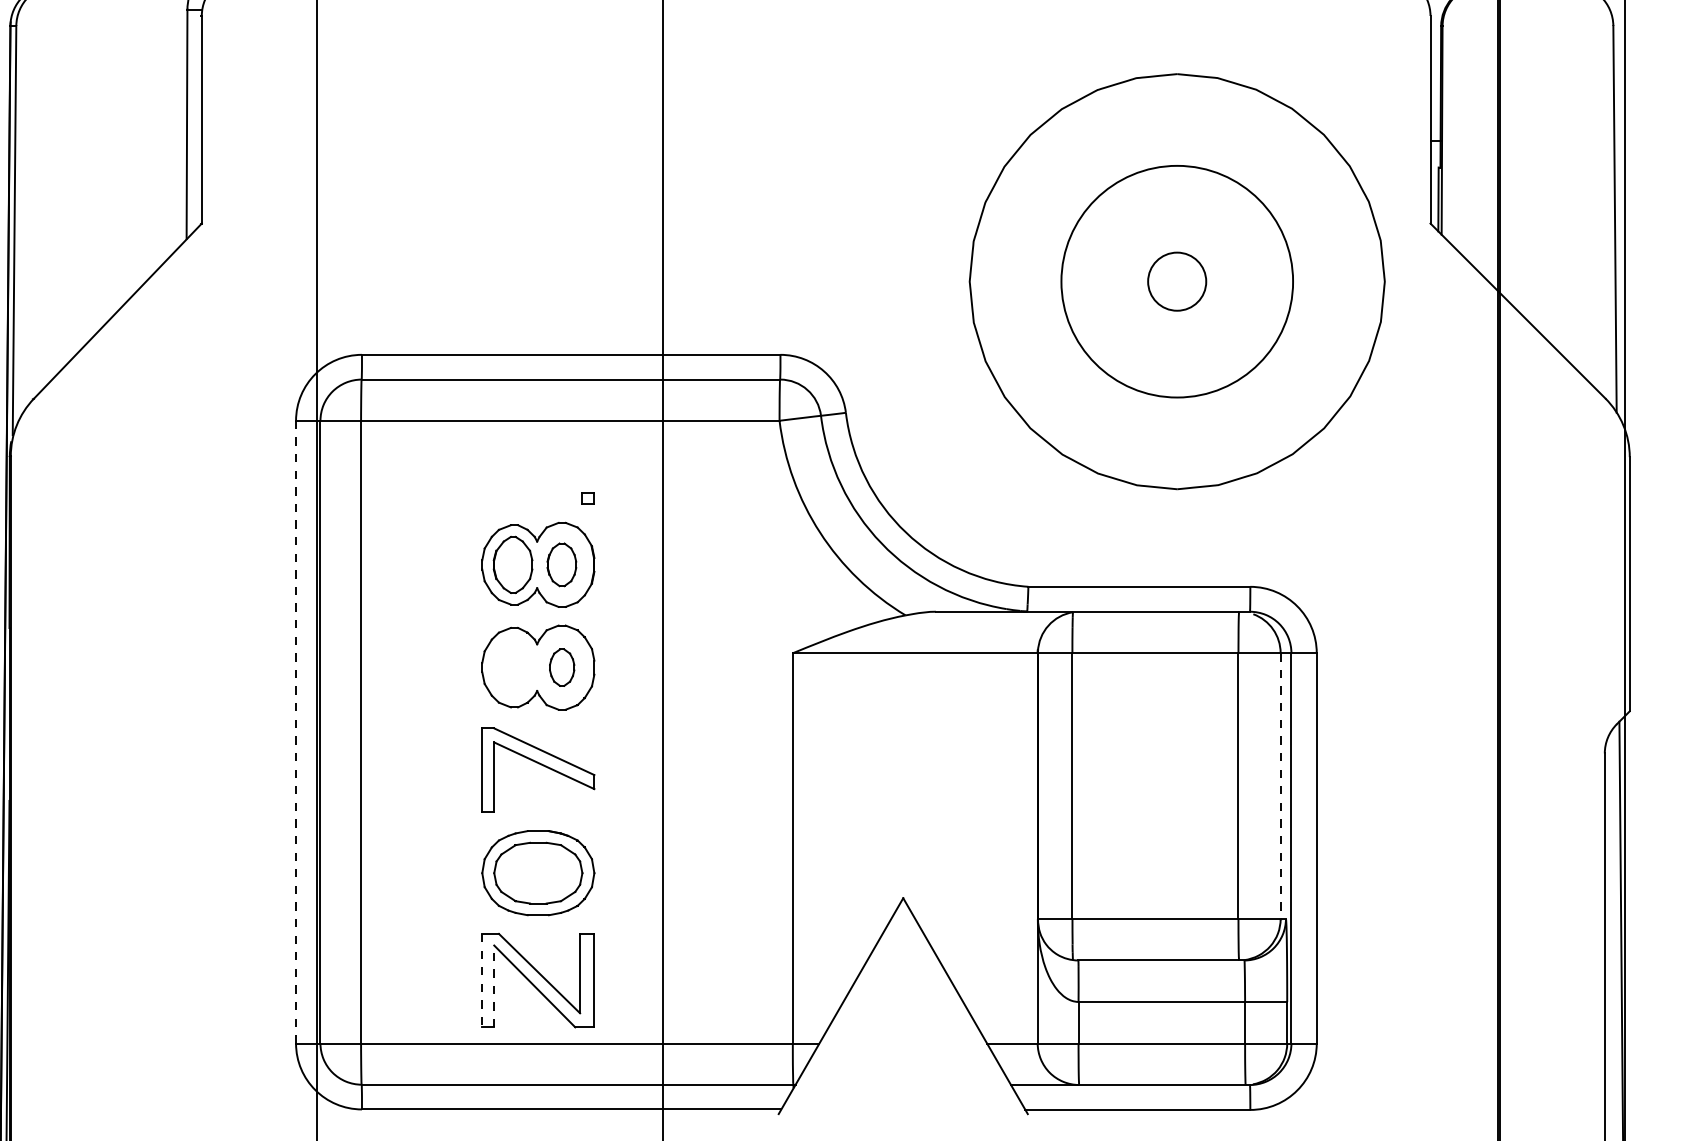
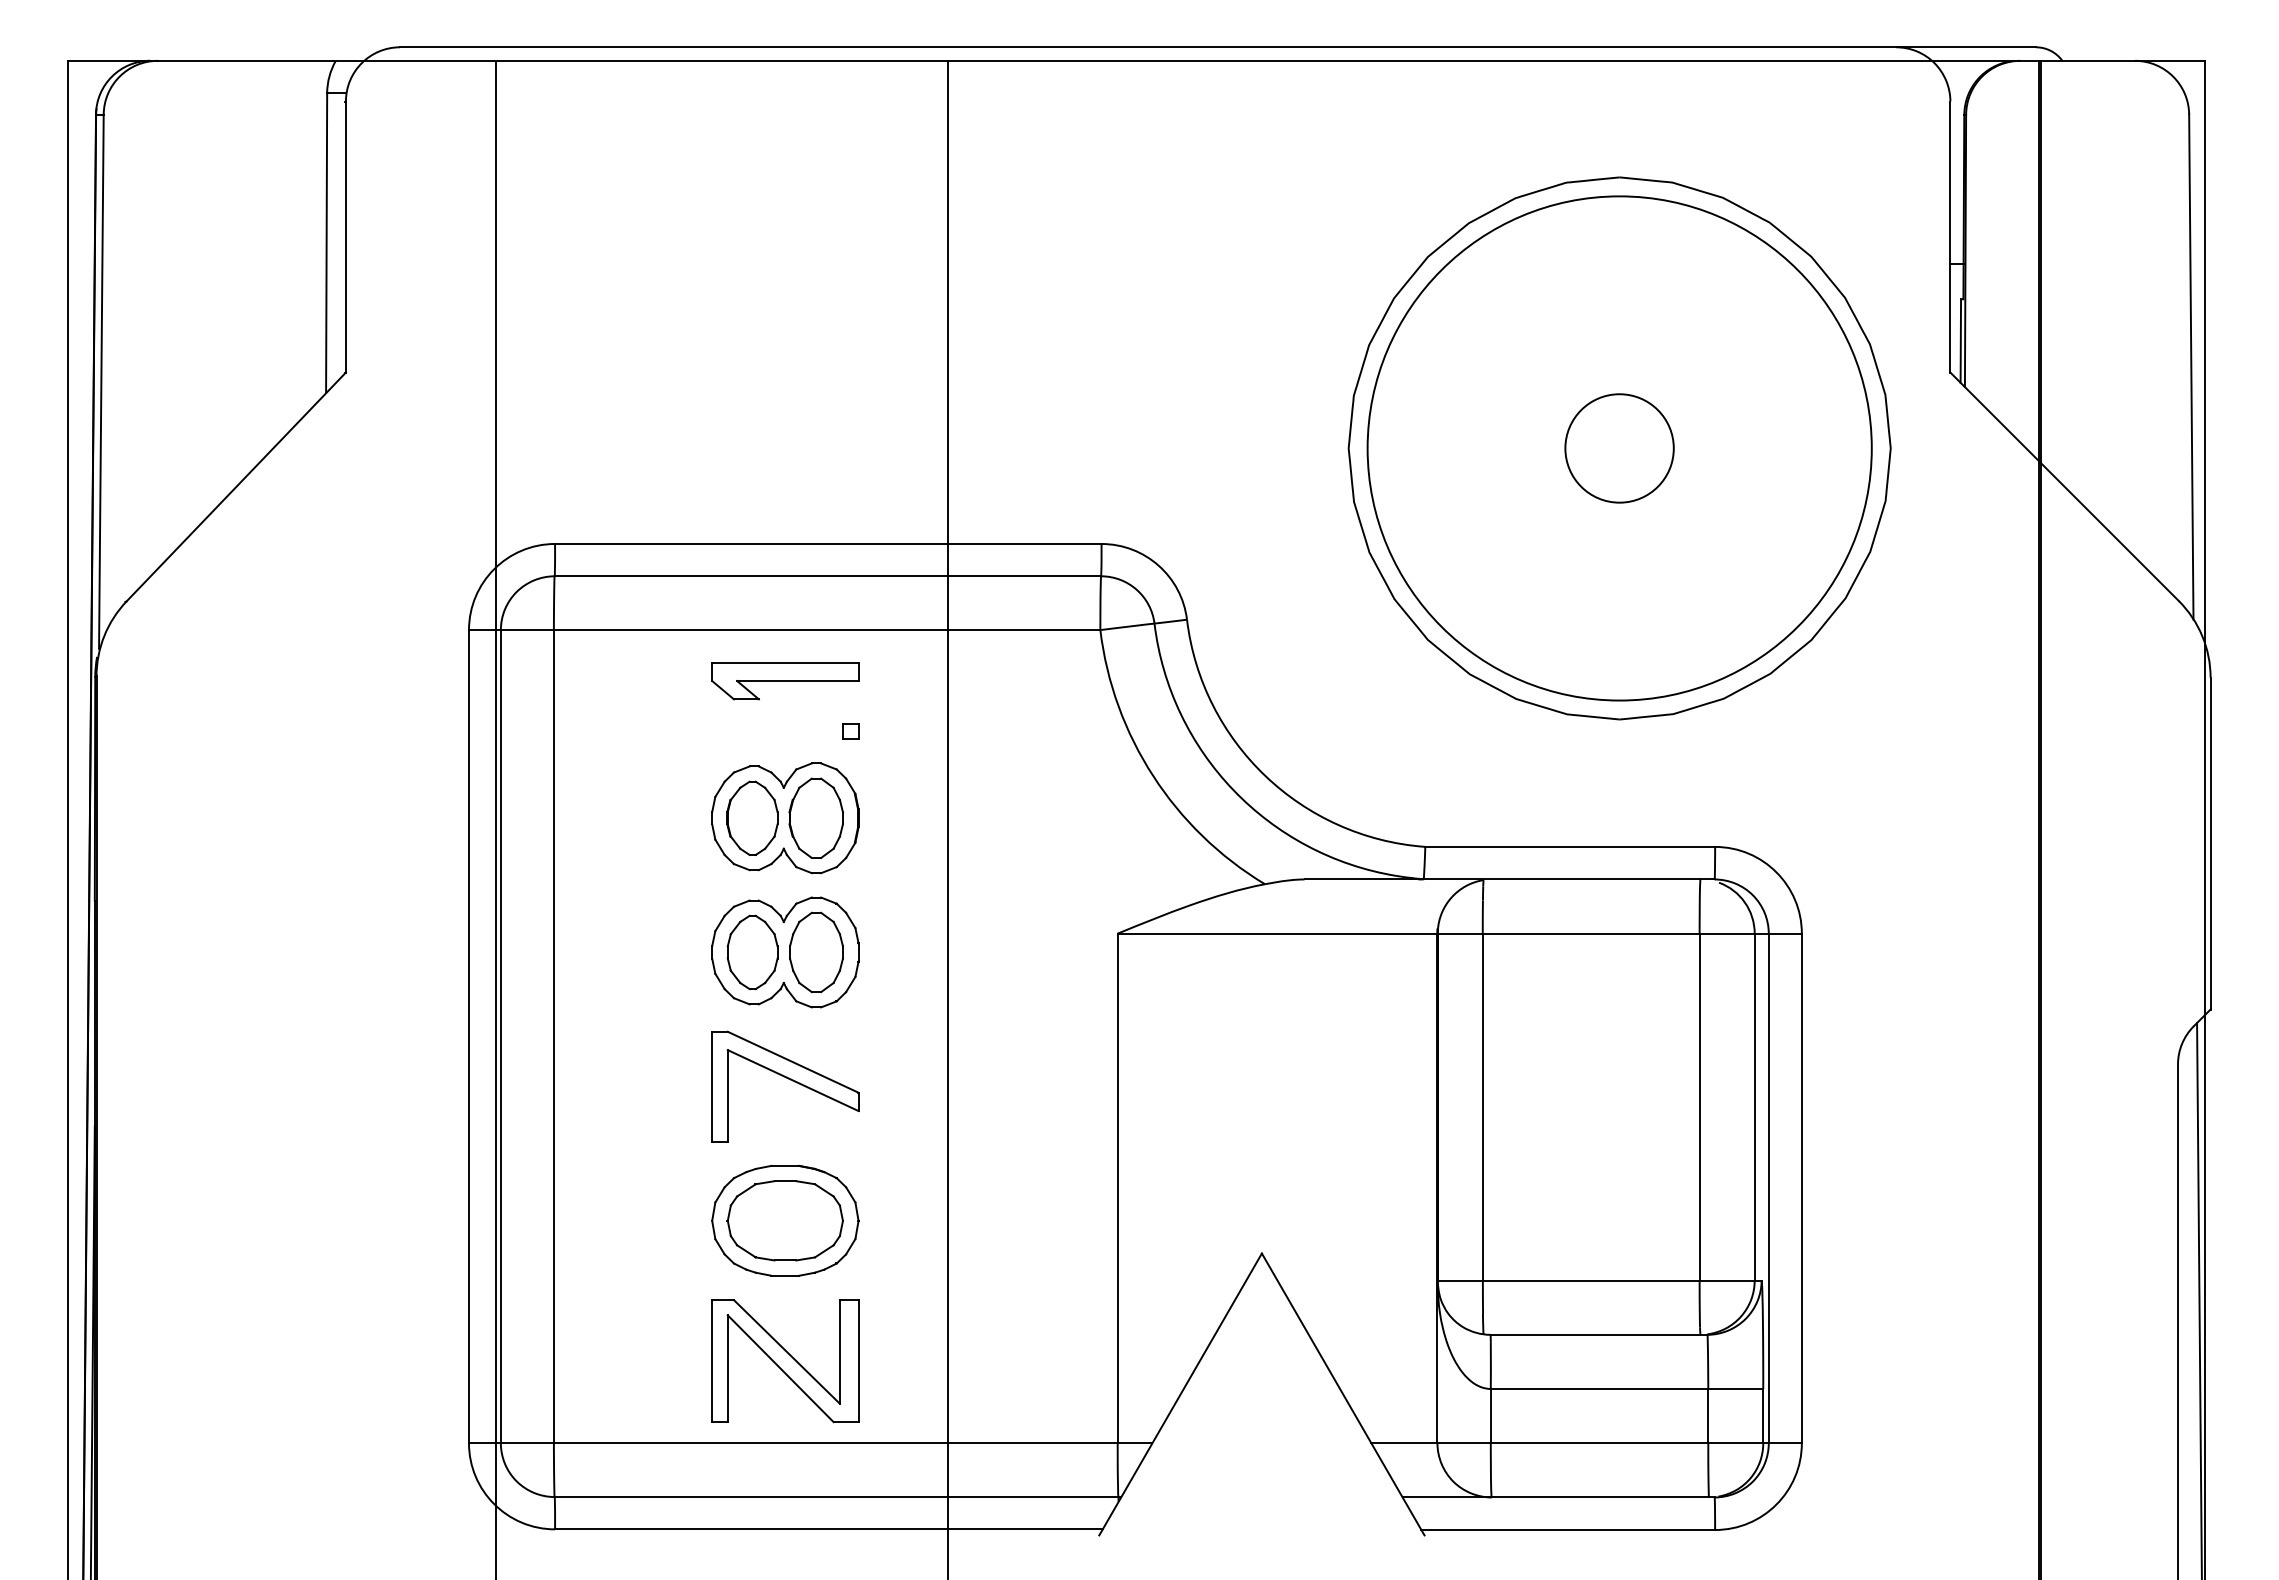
circle: (1177, 281) -> (1619, 448), size x1.43
circle: (1177, 281) -> (1619, 448), size x1.67
part: (538, 460) -> (785, 681), added
part: (561, 564) -> (815, 817), size x1.43
part: (513, 667) -> (752, 952), added
part: (562, 667) -> (816, 952), size x1.67
line: (296, 732) -> (469, 1036), dashed -> solid
line: (1280, 786) -> (1754, 1107), dashed -> solid
line: (482, 980) -> (712, 1361), dashed -> solid
line: (494, 986) -> (727, 1368), dashed -> solid

